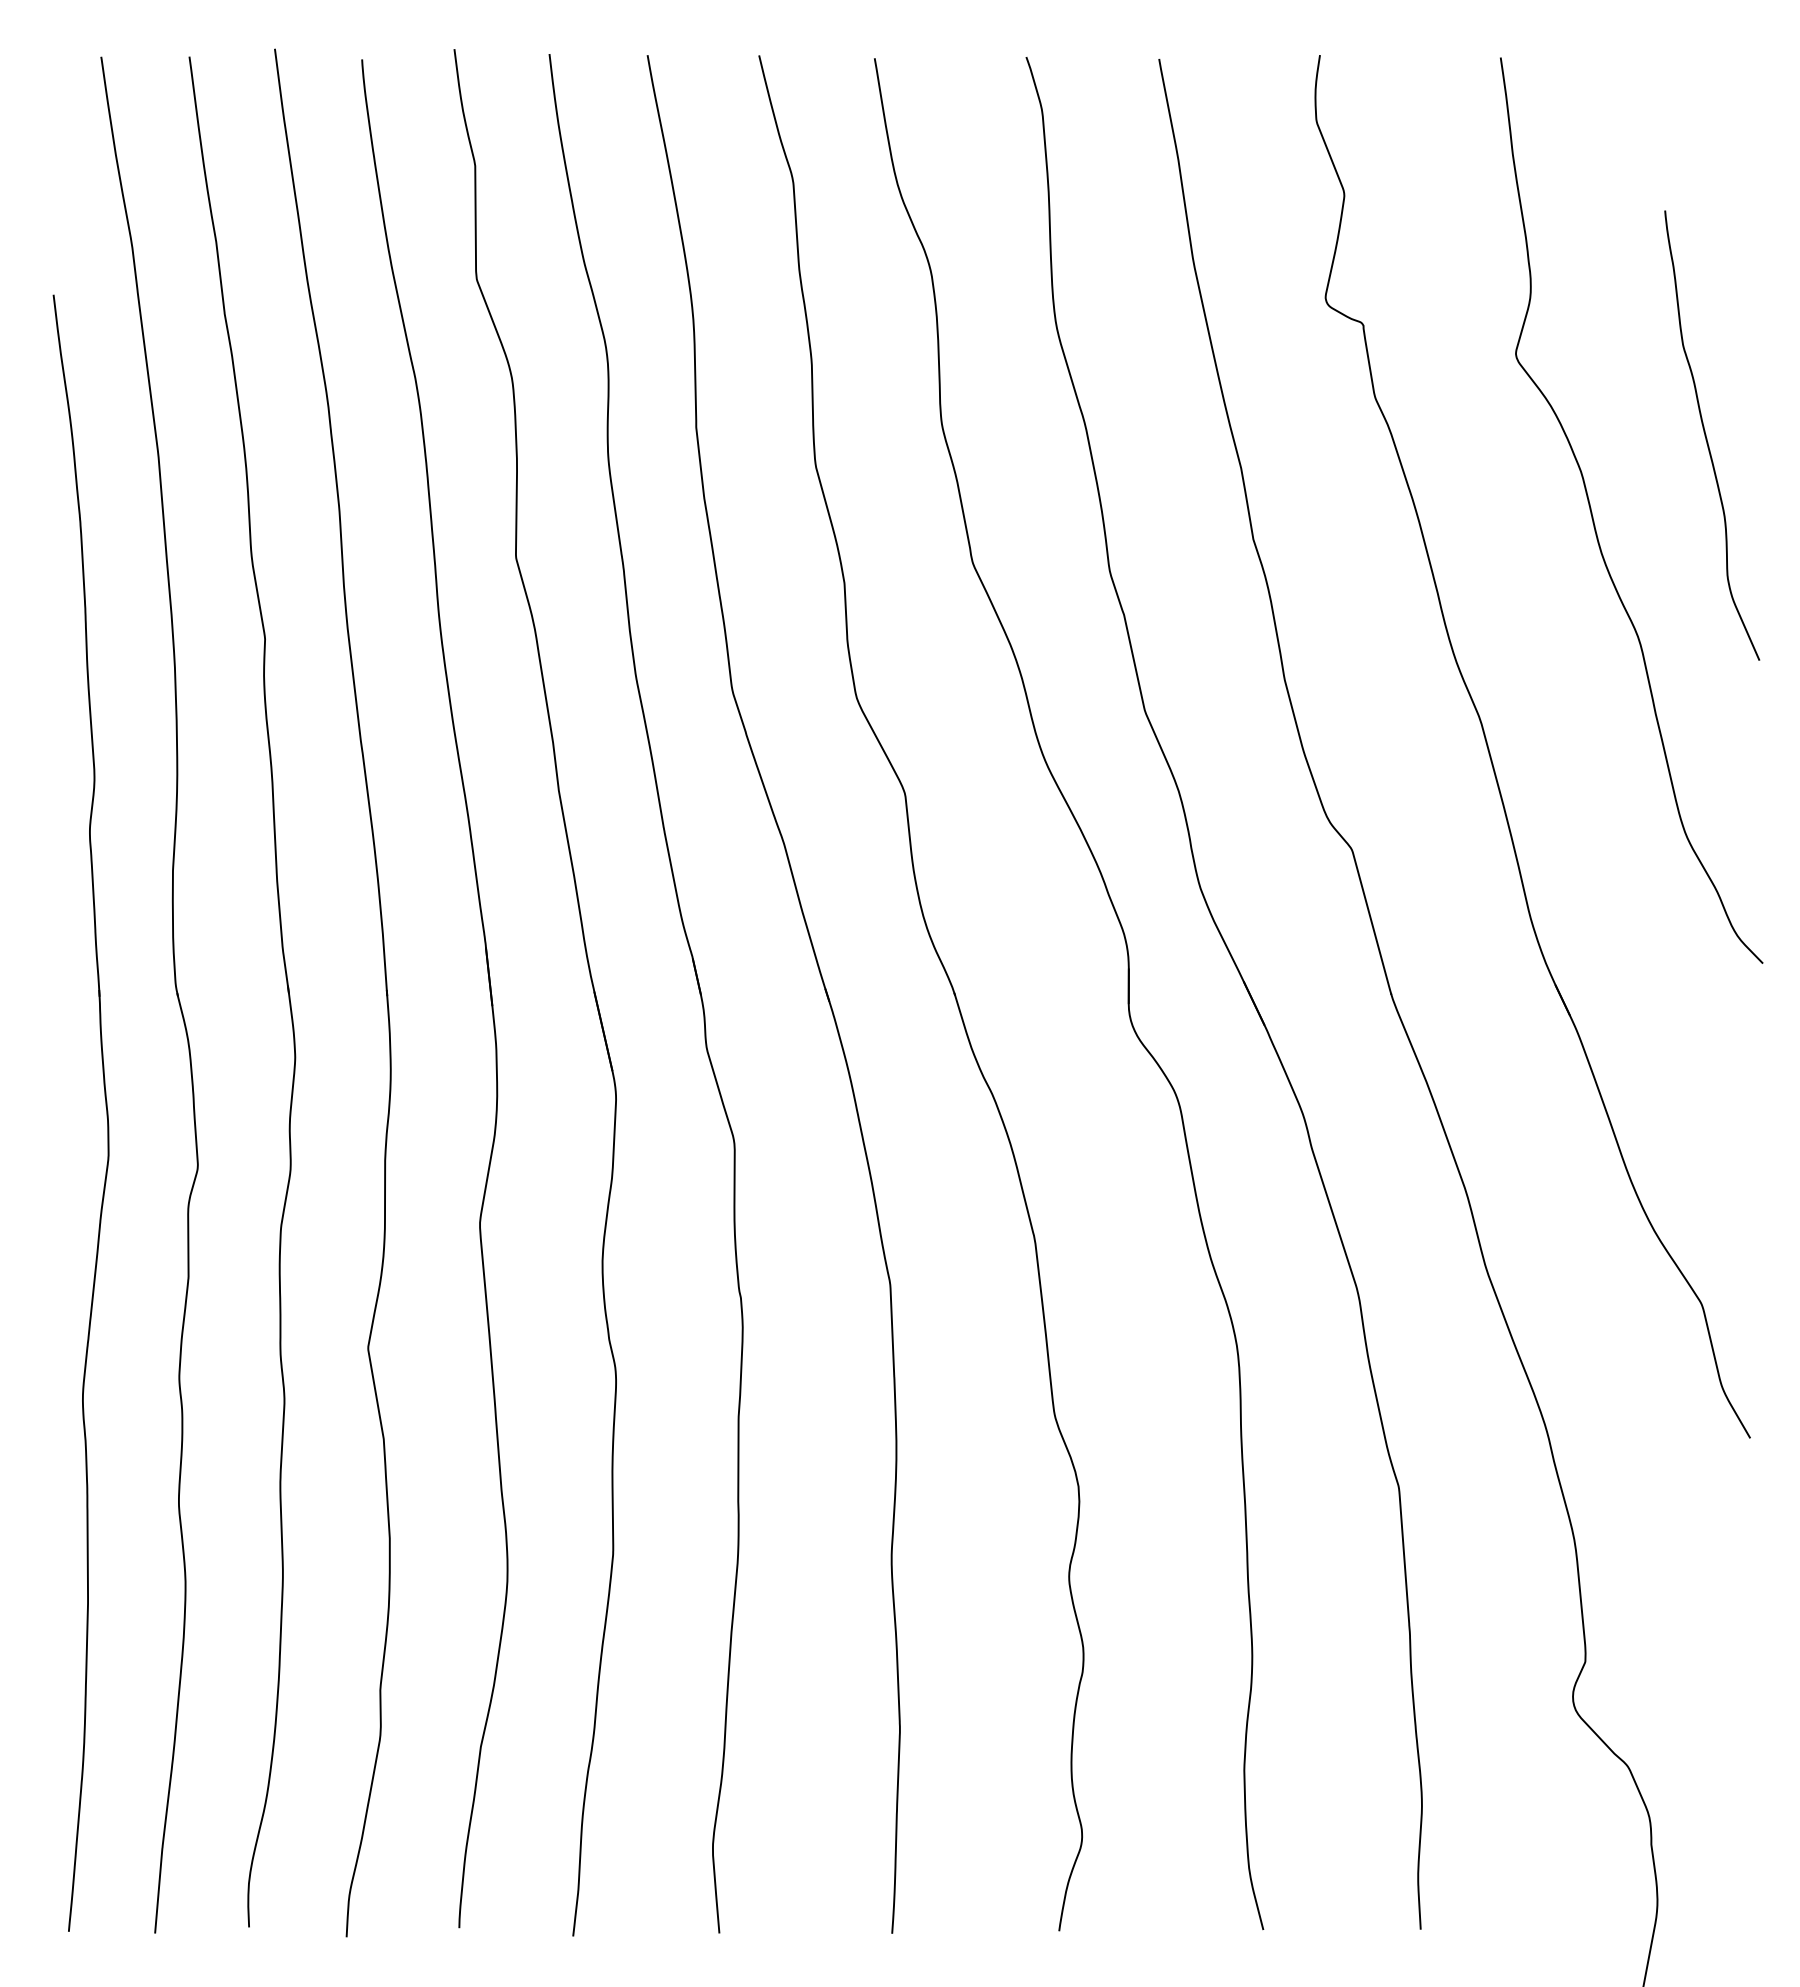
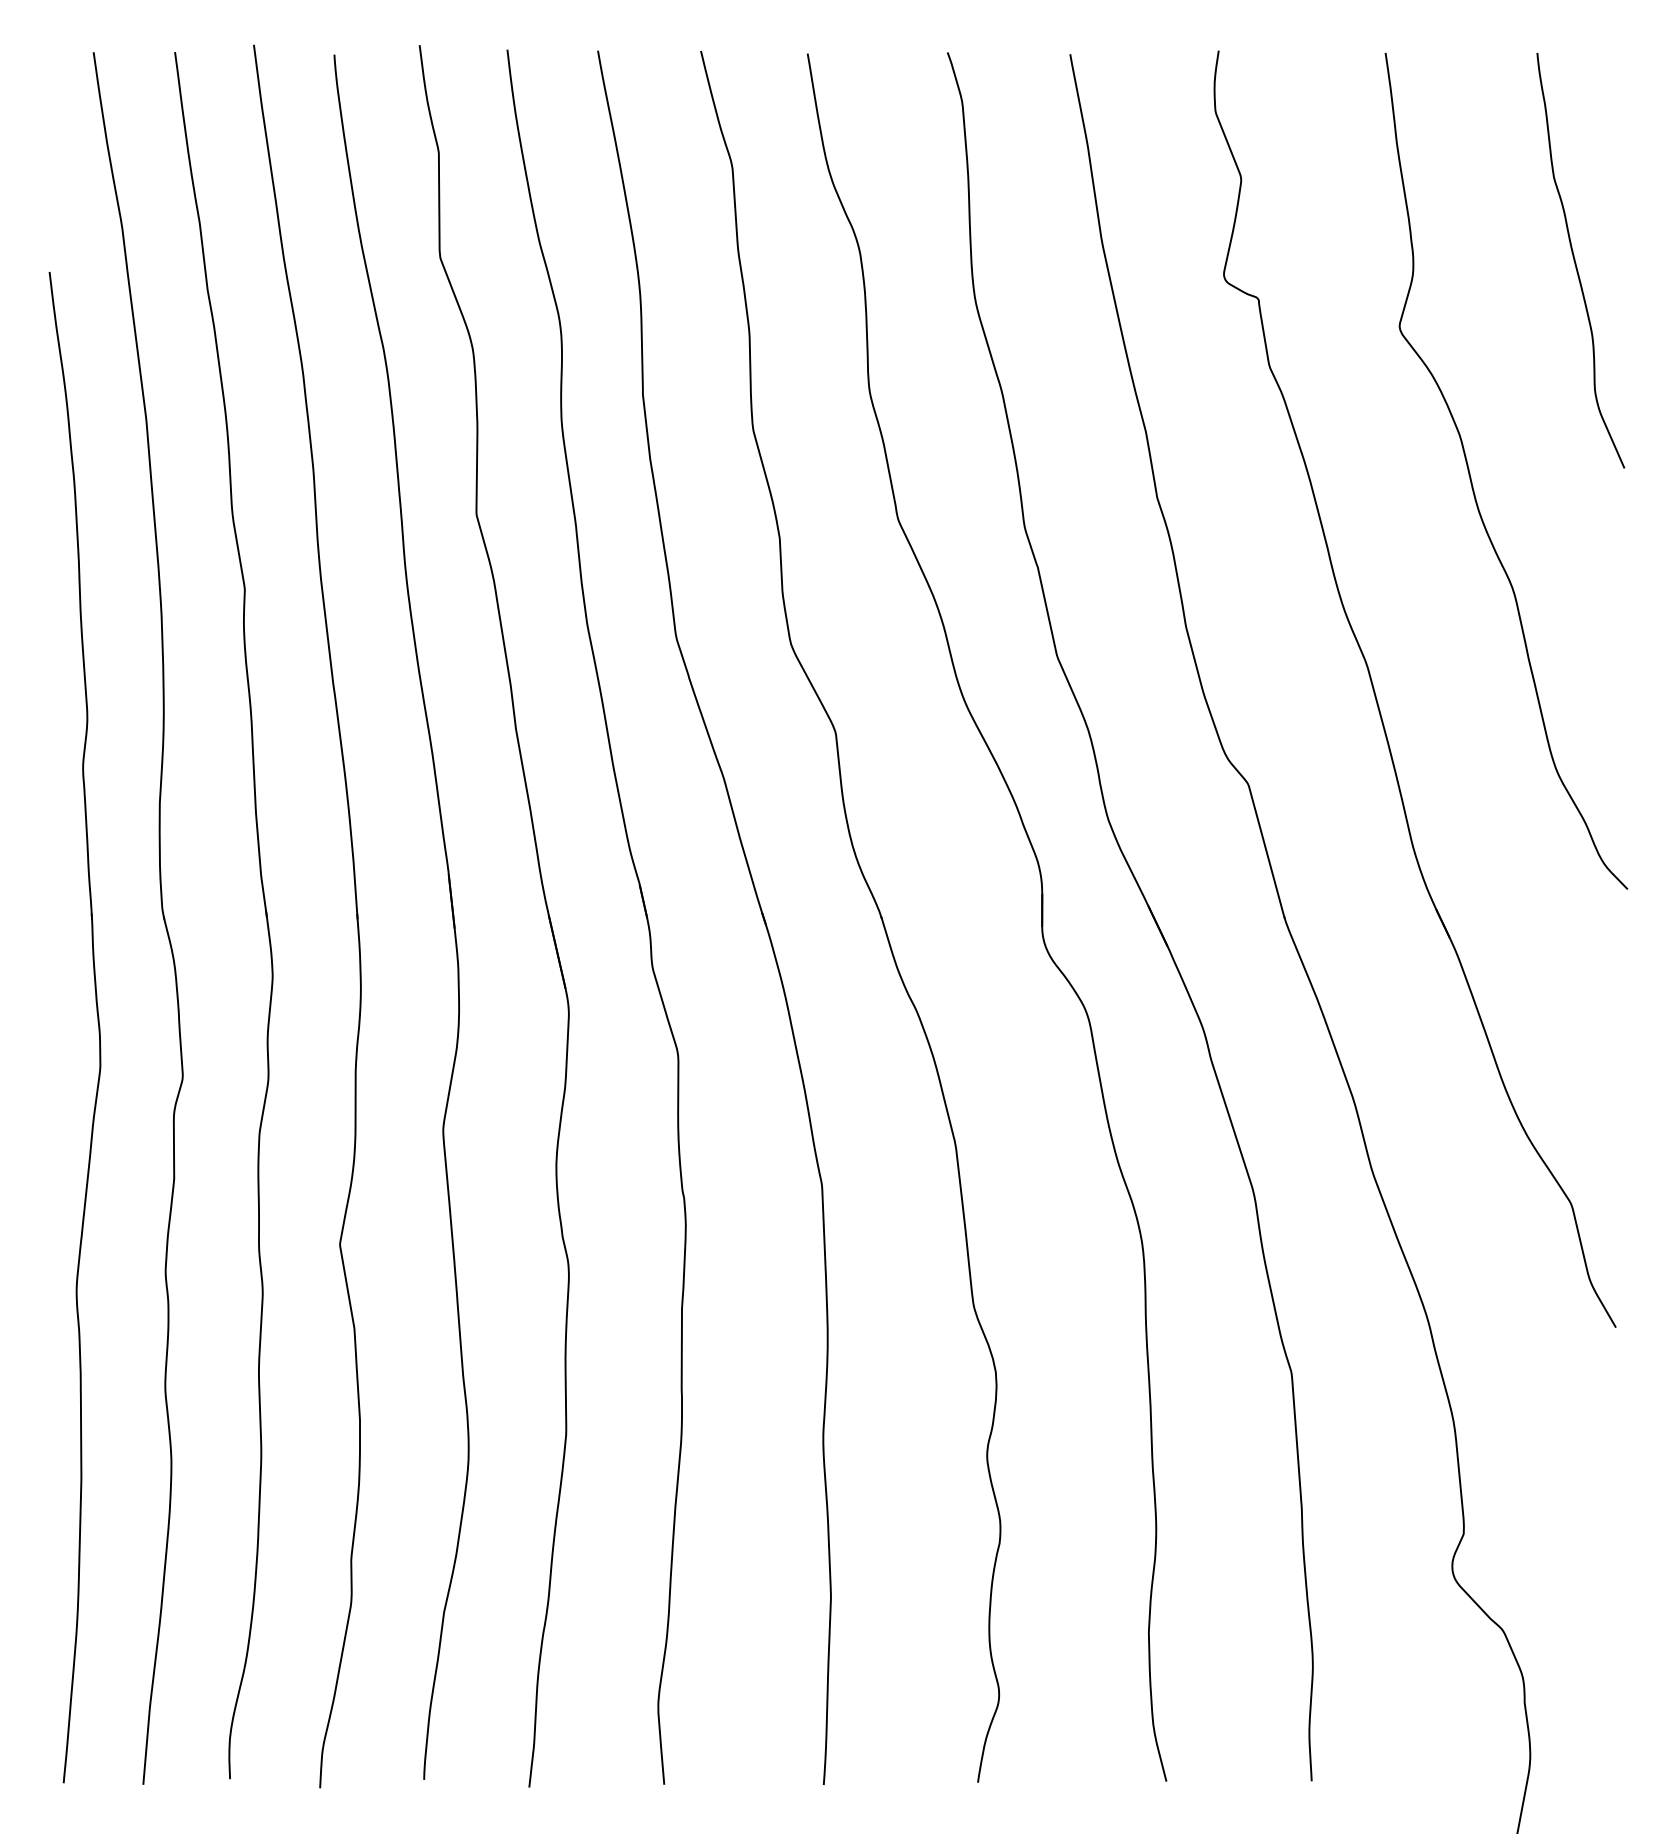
curve: (1707, 438) -> (1576, 263), moved

